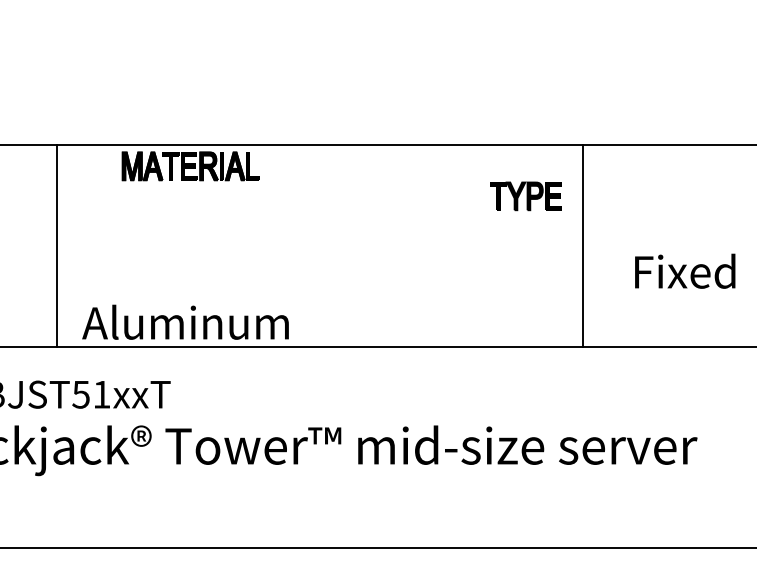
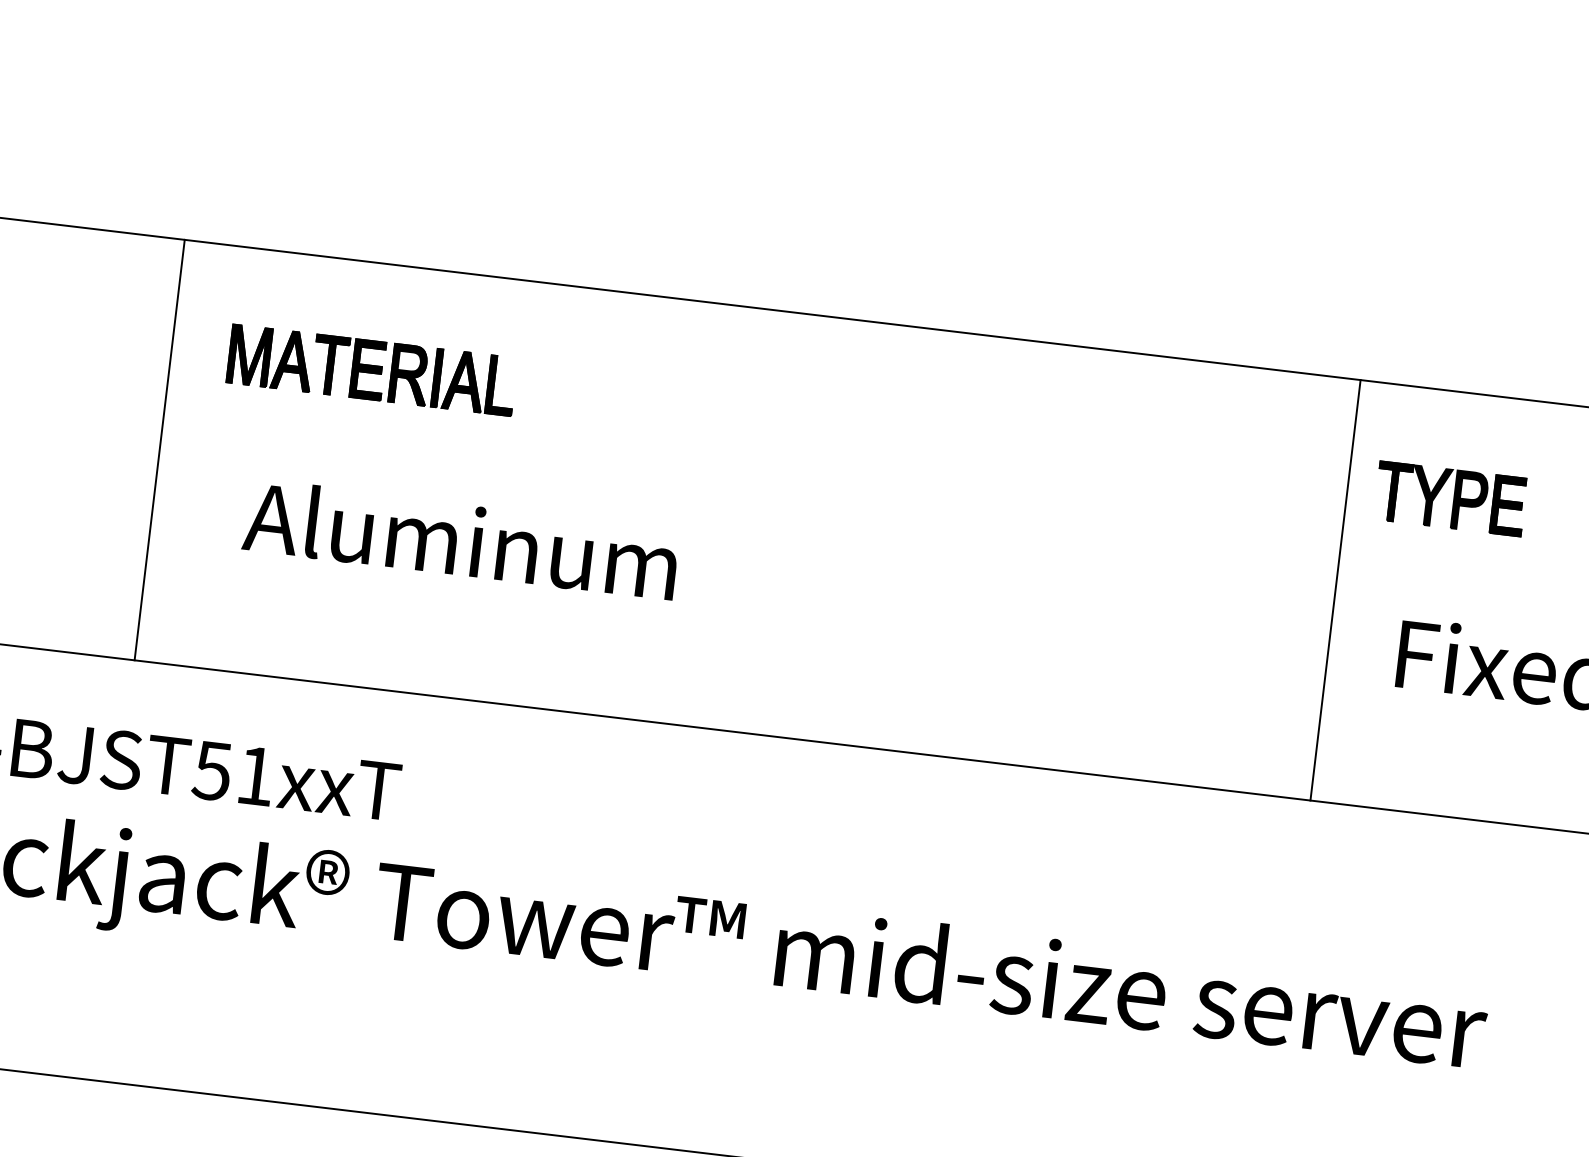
part: (190, 166) -> (371, 370), moved
part: (525, 196) -> (1449, 499), moved
line: (57, 245) -> (160, 449), moved
line: (582, 245) -> (1335, 589), moved
text: (185, 321) -> (461, 537), moved

